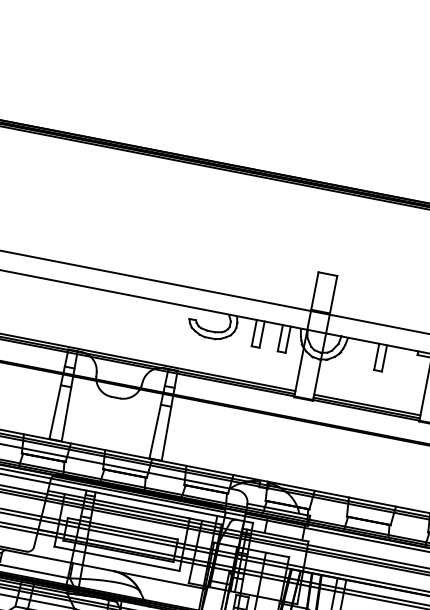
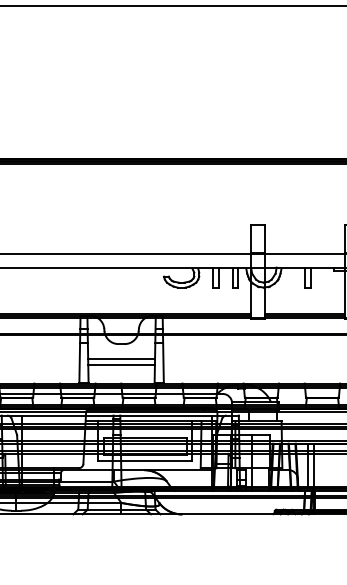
line: (111, 418) -> (121, 359), added
line: (110, 424) -> (121, 364), added

